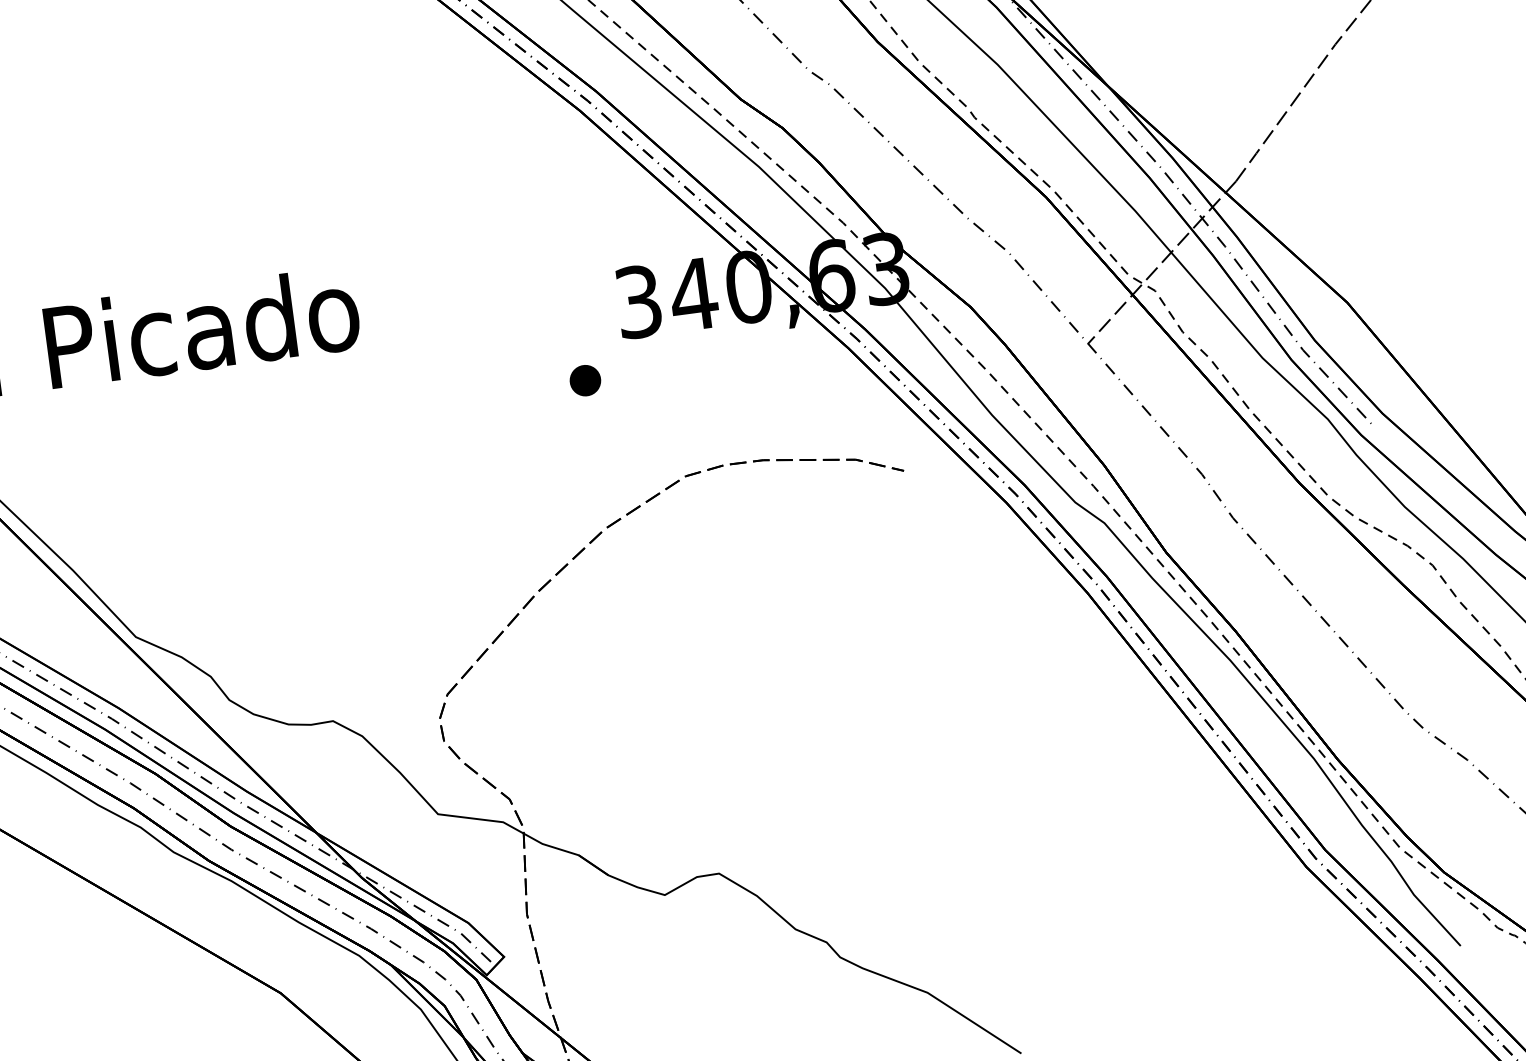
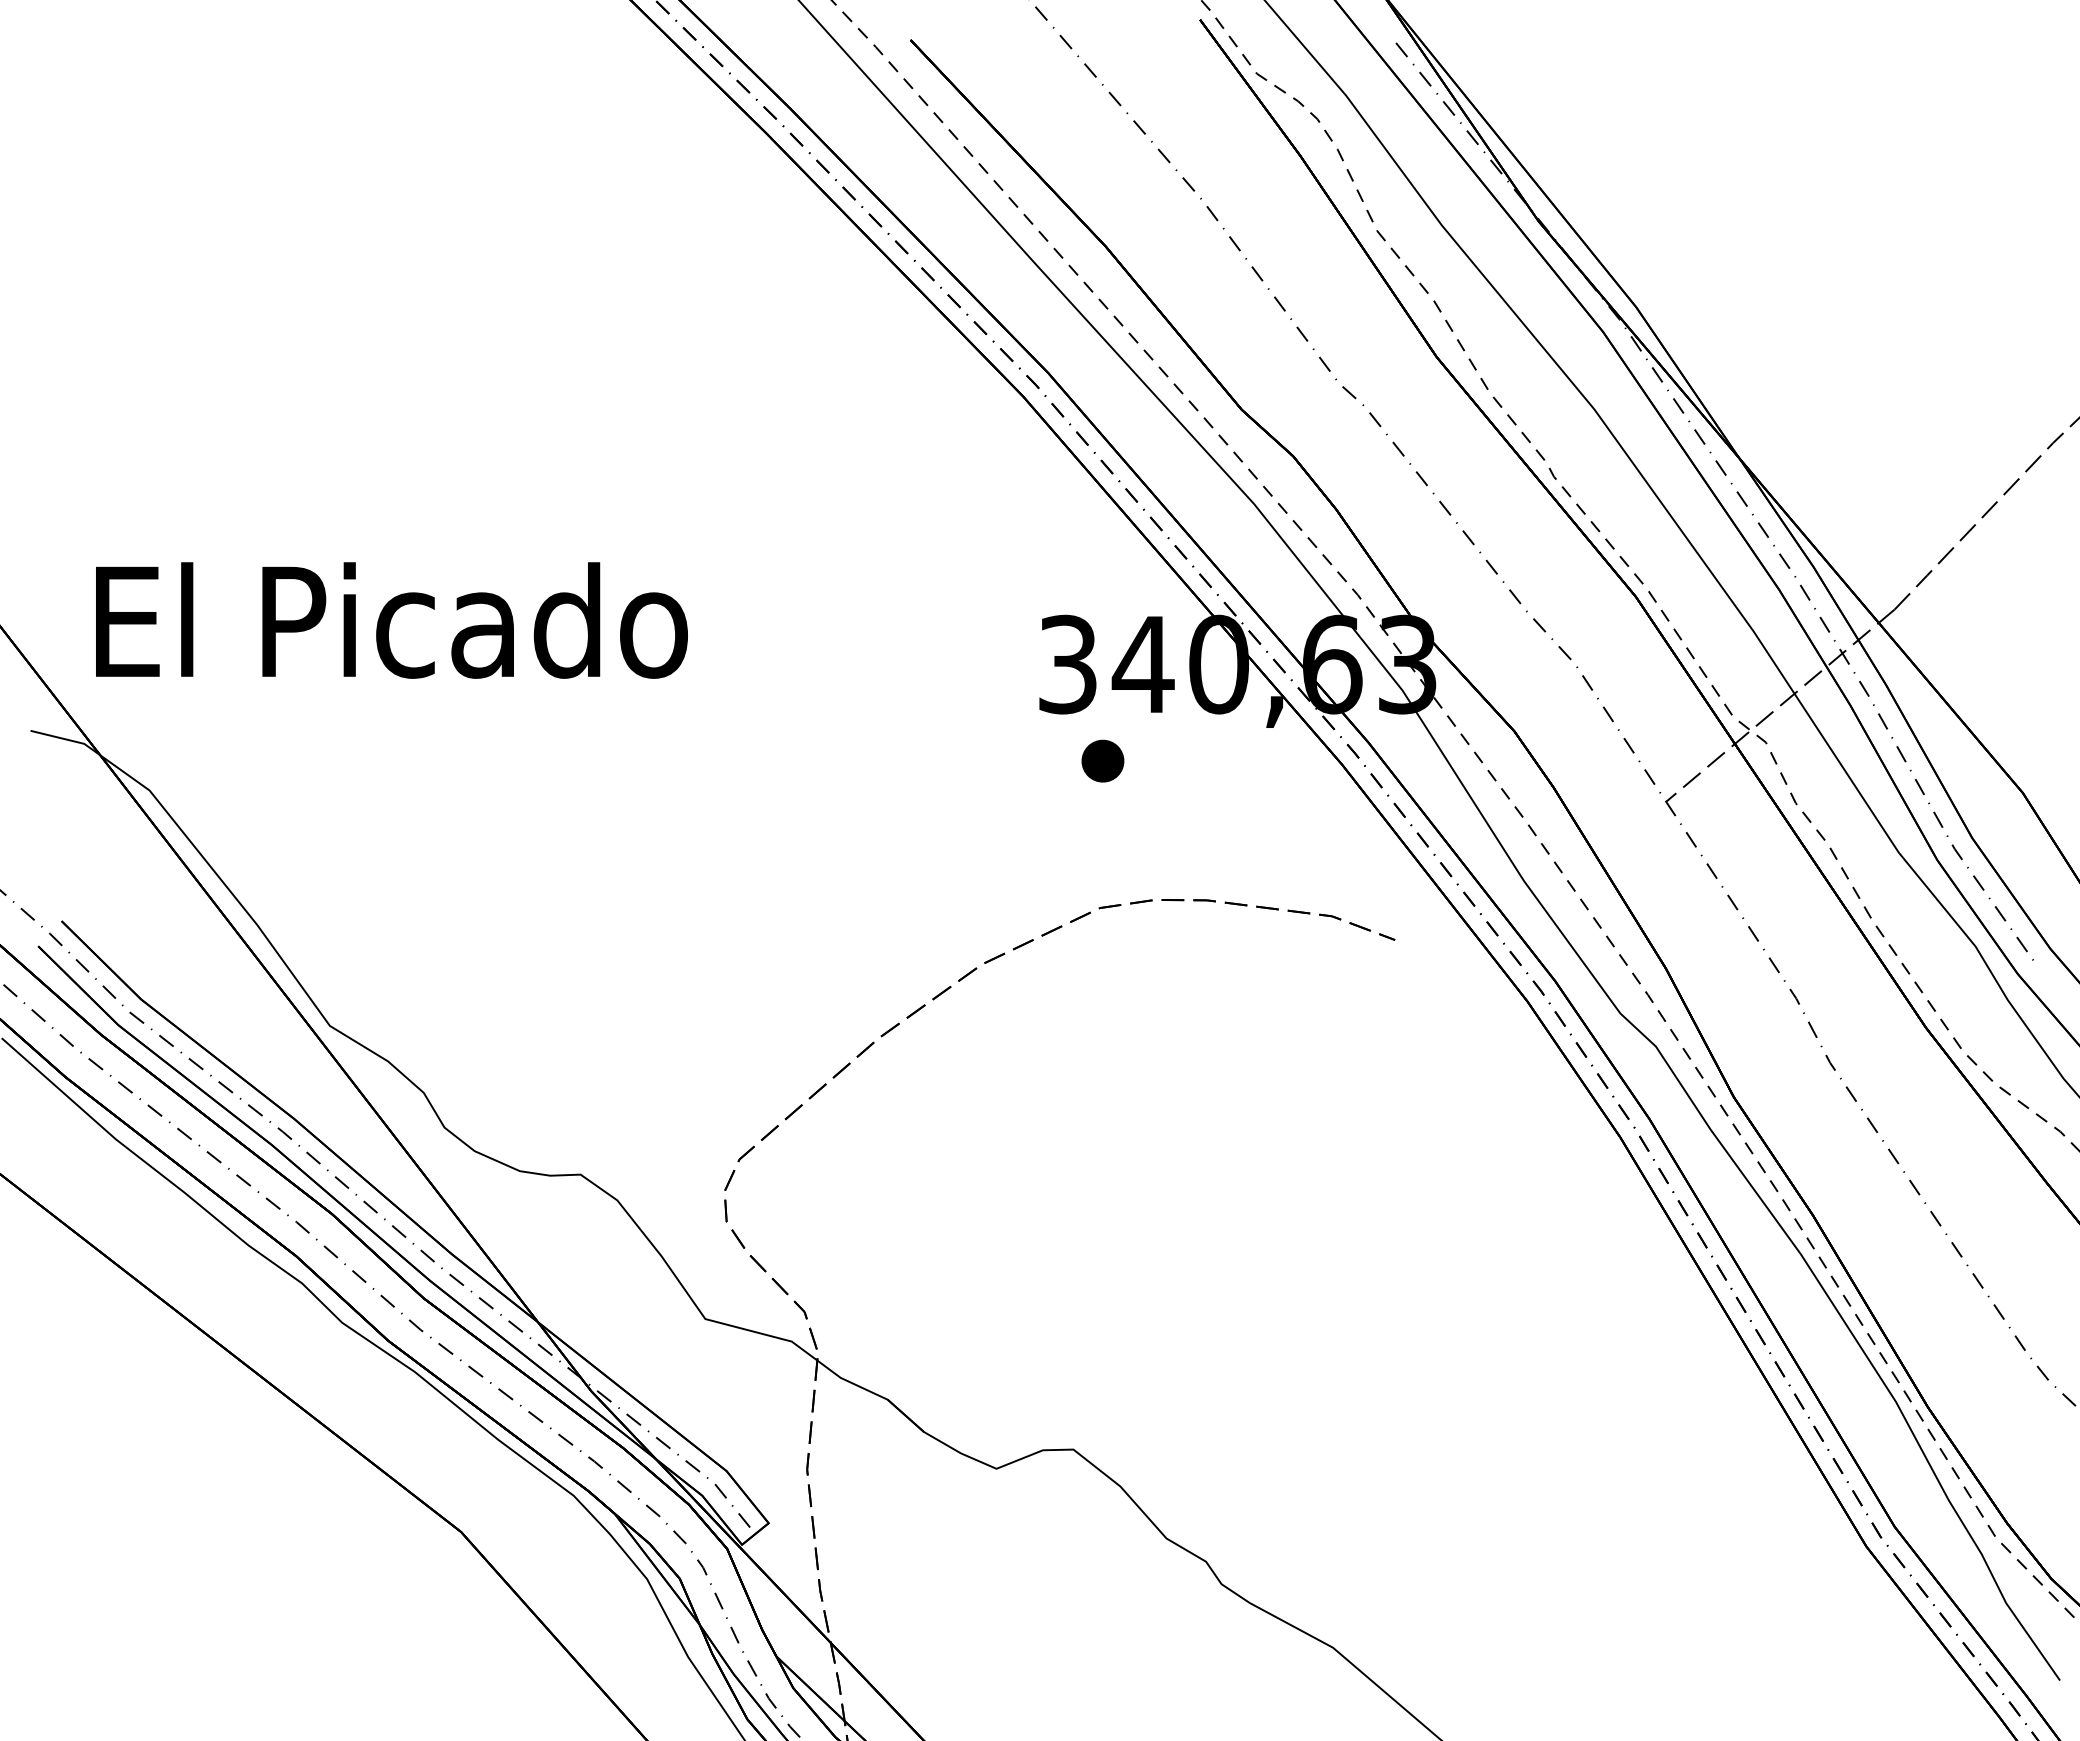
part: (585, 380) -> (1102, 760), moved

